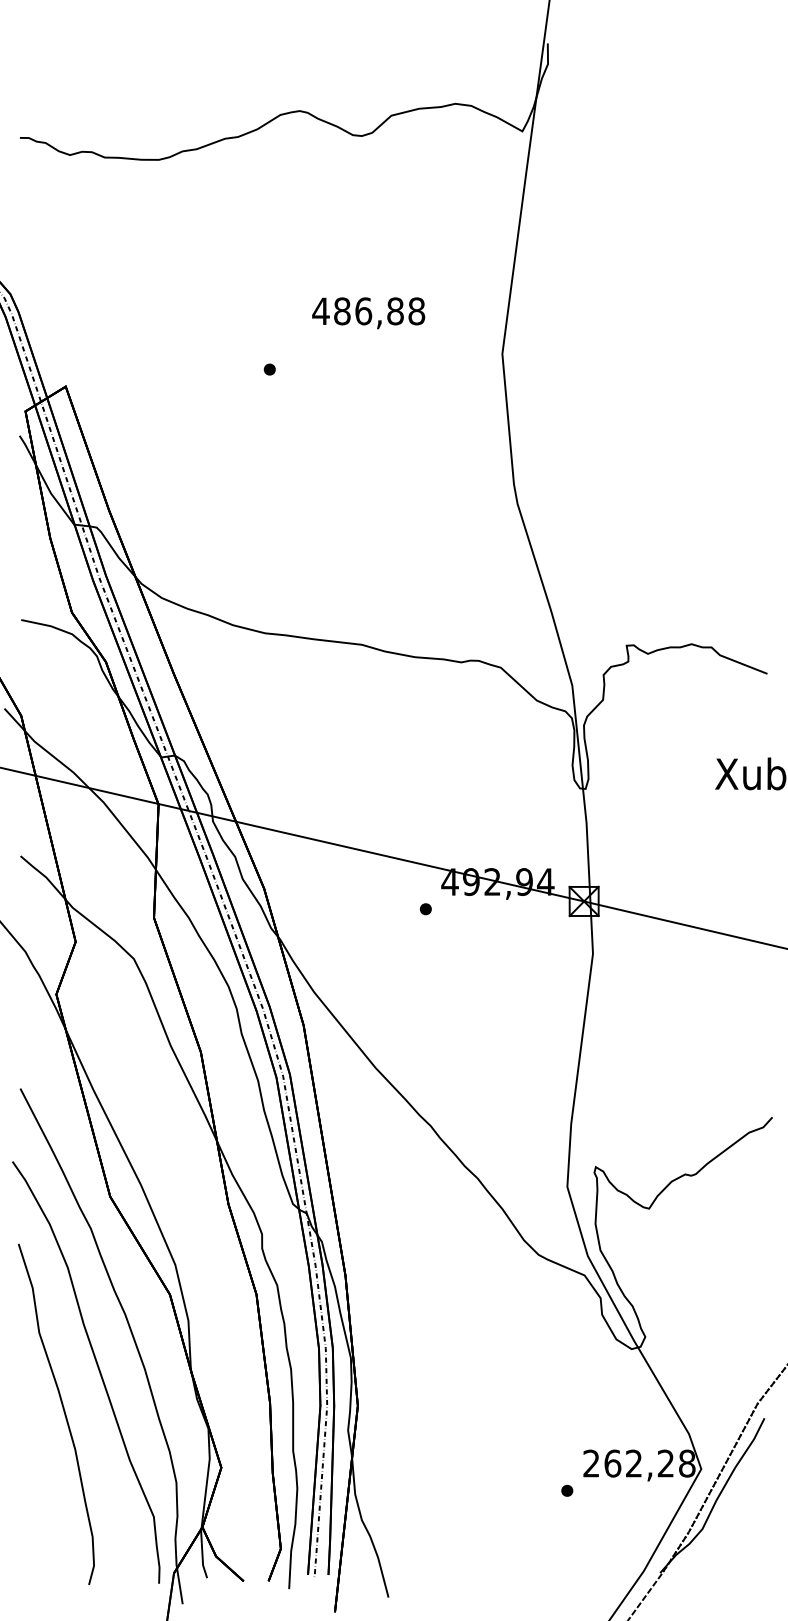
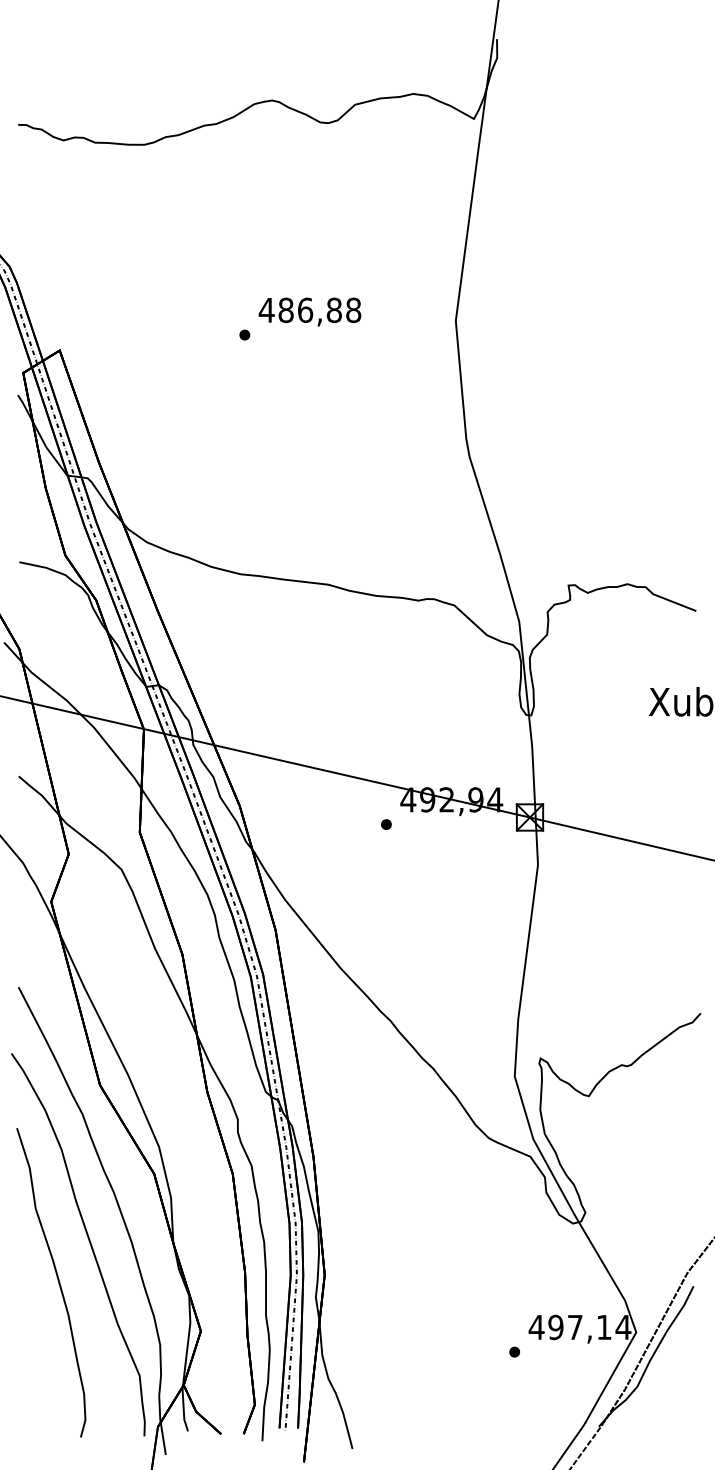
text: (368, 313) -> (309, 312), moved
text: (639, 1463) -> (580, 1327), 262,28 -> 497,14

